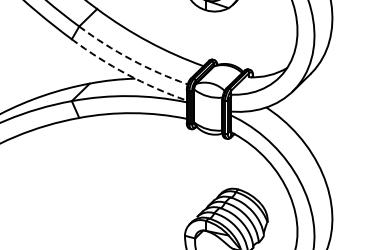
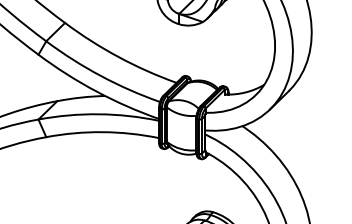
arc: (131, 59) -> (101, 75), dashed -> solid
arc: (127, 74) -> (96, 91), dashed -> solid

